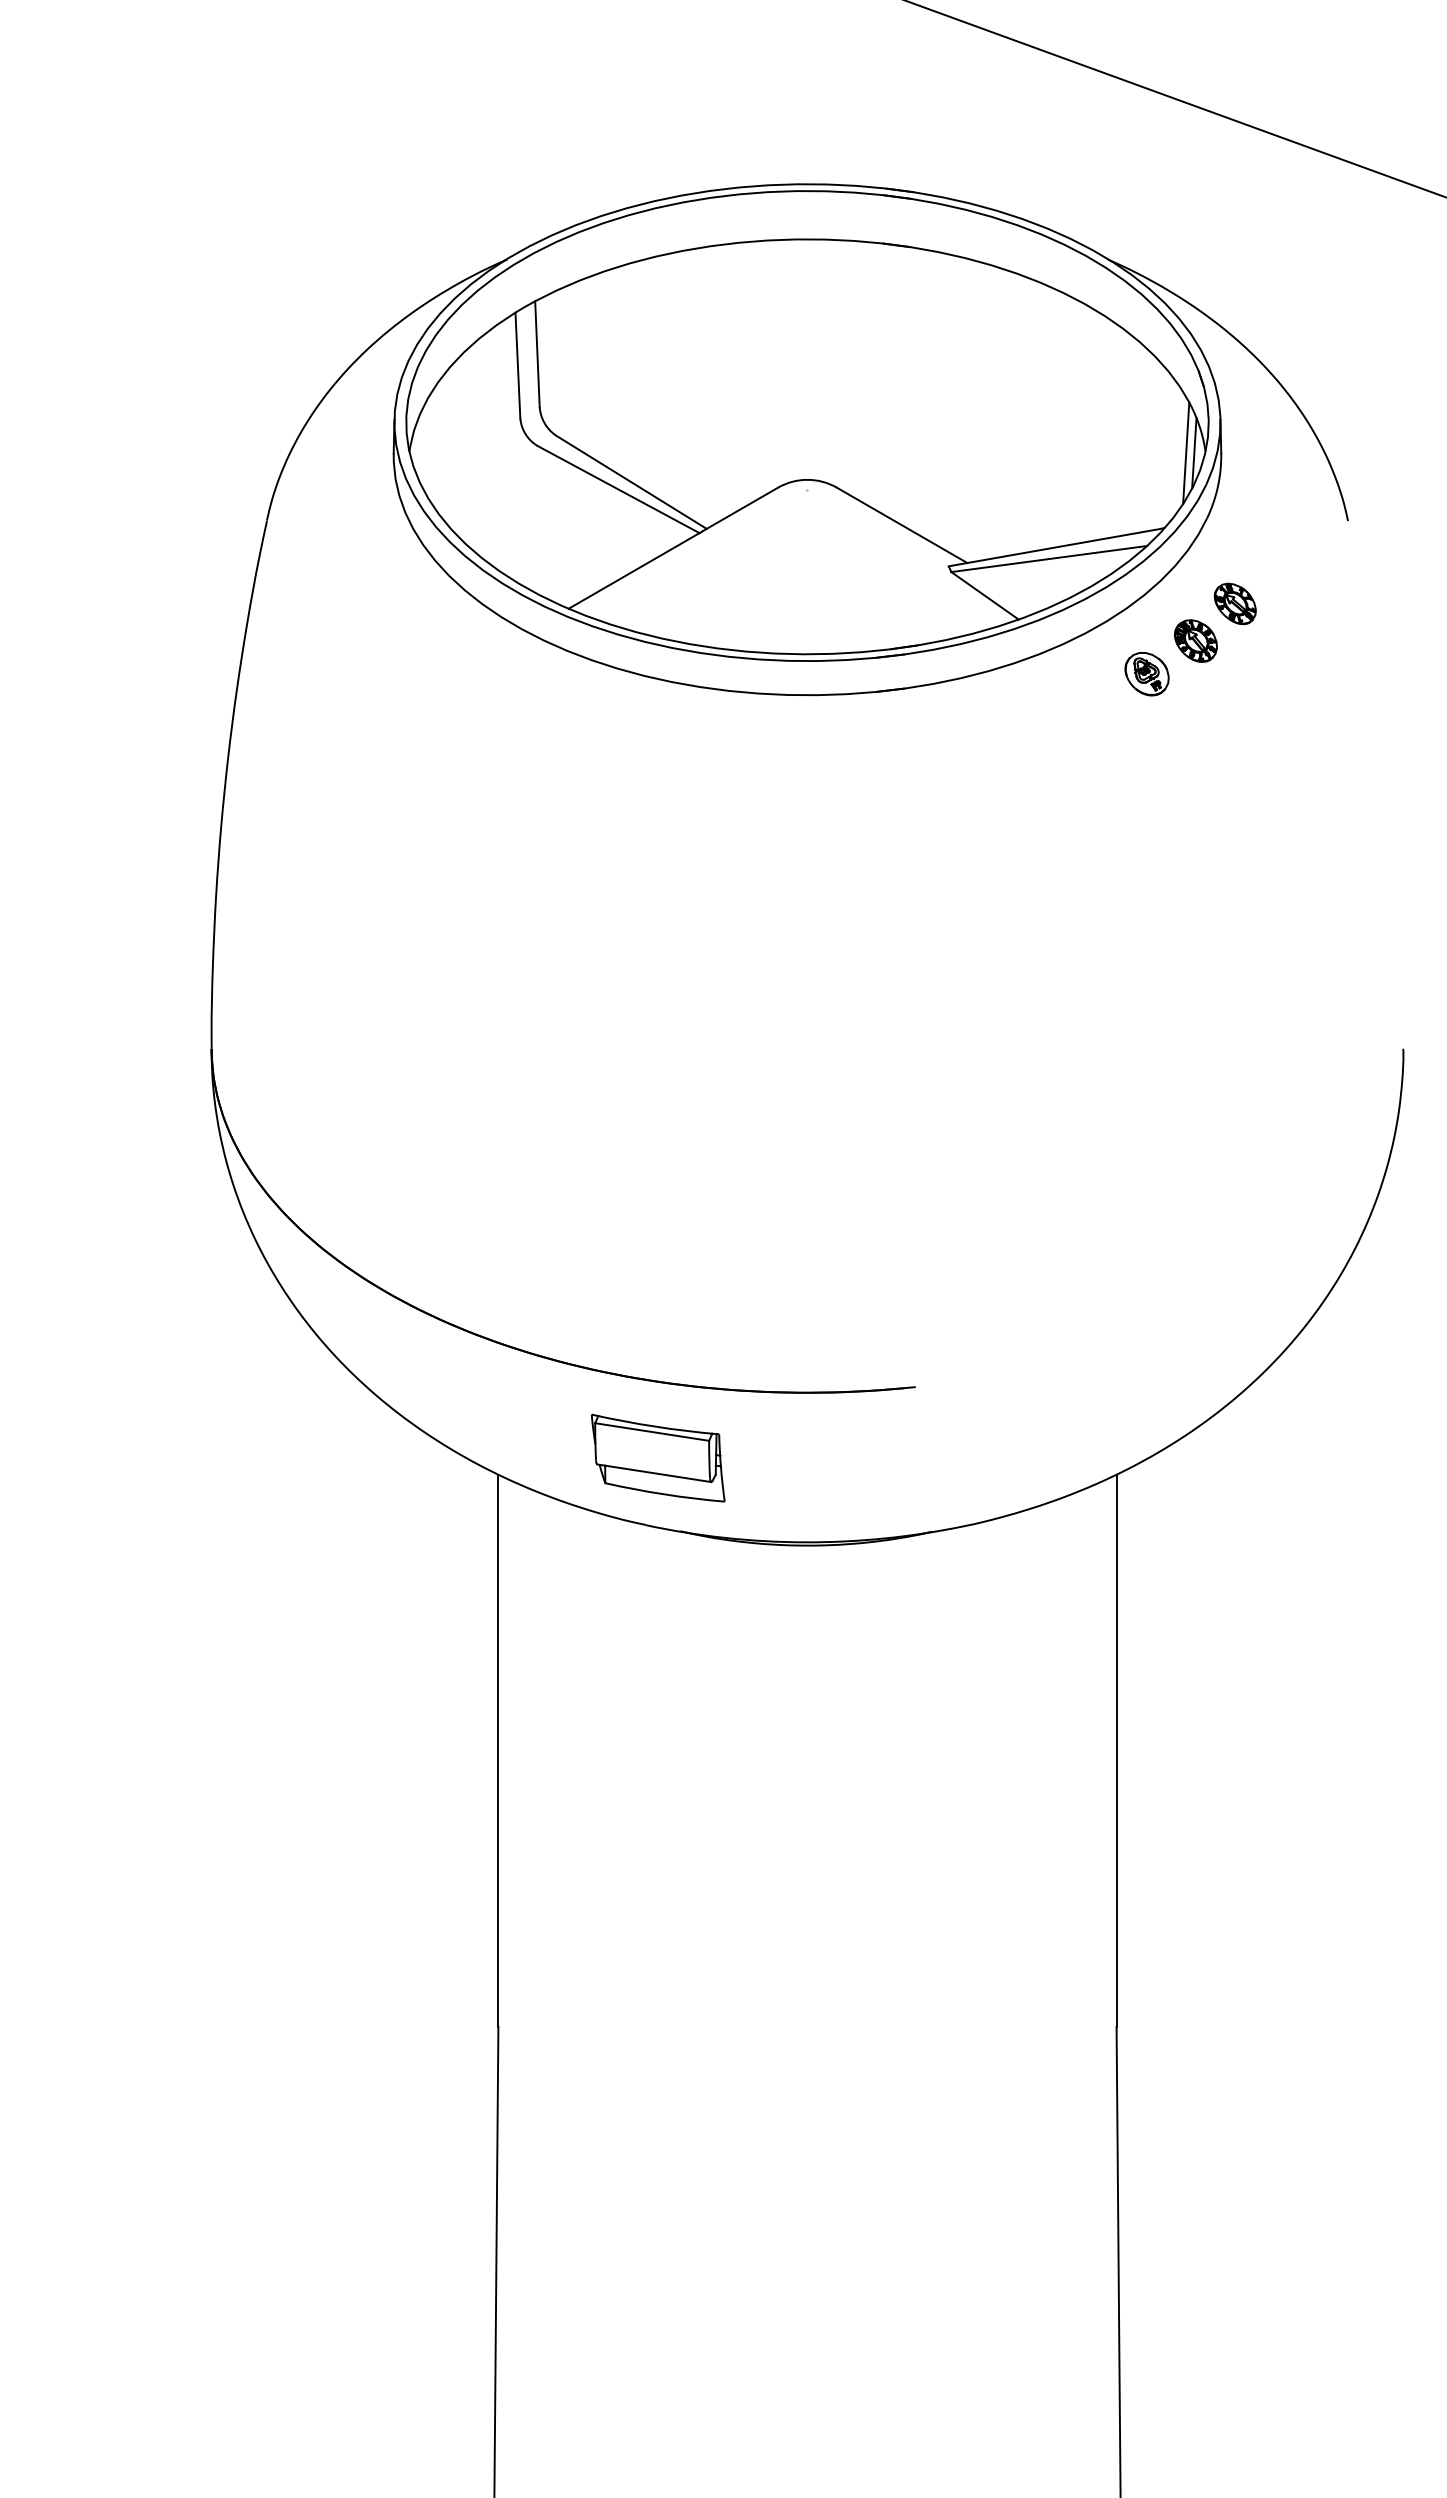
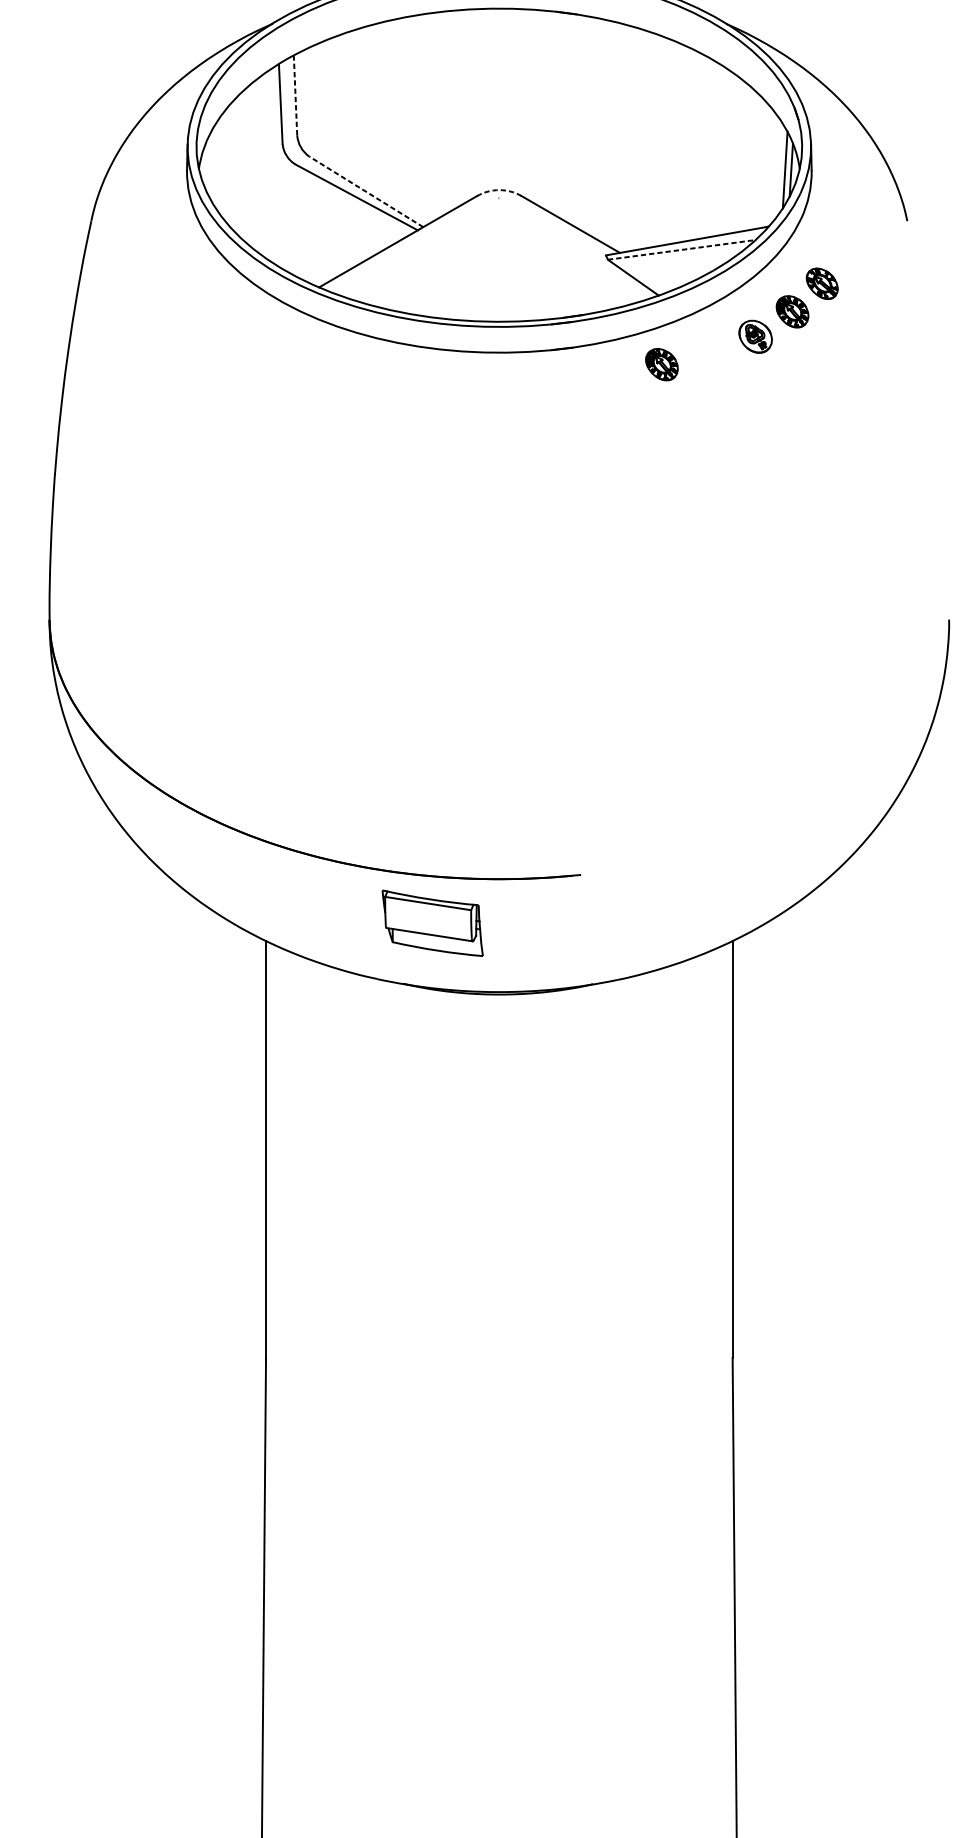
line: (537, 353) -> (295, 94), solid -> dashed
arc: (807, 479) -> (499, 189), solid -> dashed
line: (631, 482) -> (366, 192), solid -> dashed
line: (1049, 559) -> (682, 250), solid -> dashed
part: (1022, 710) -> (661, 364), added
part: (657, 1457) -> (432, 922), moved

